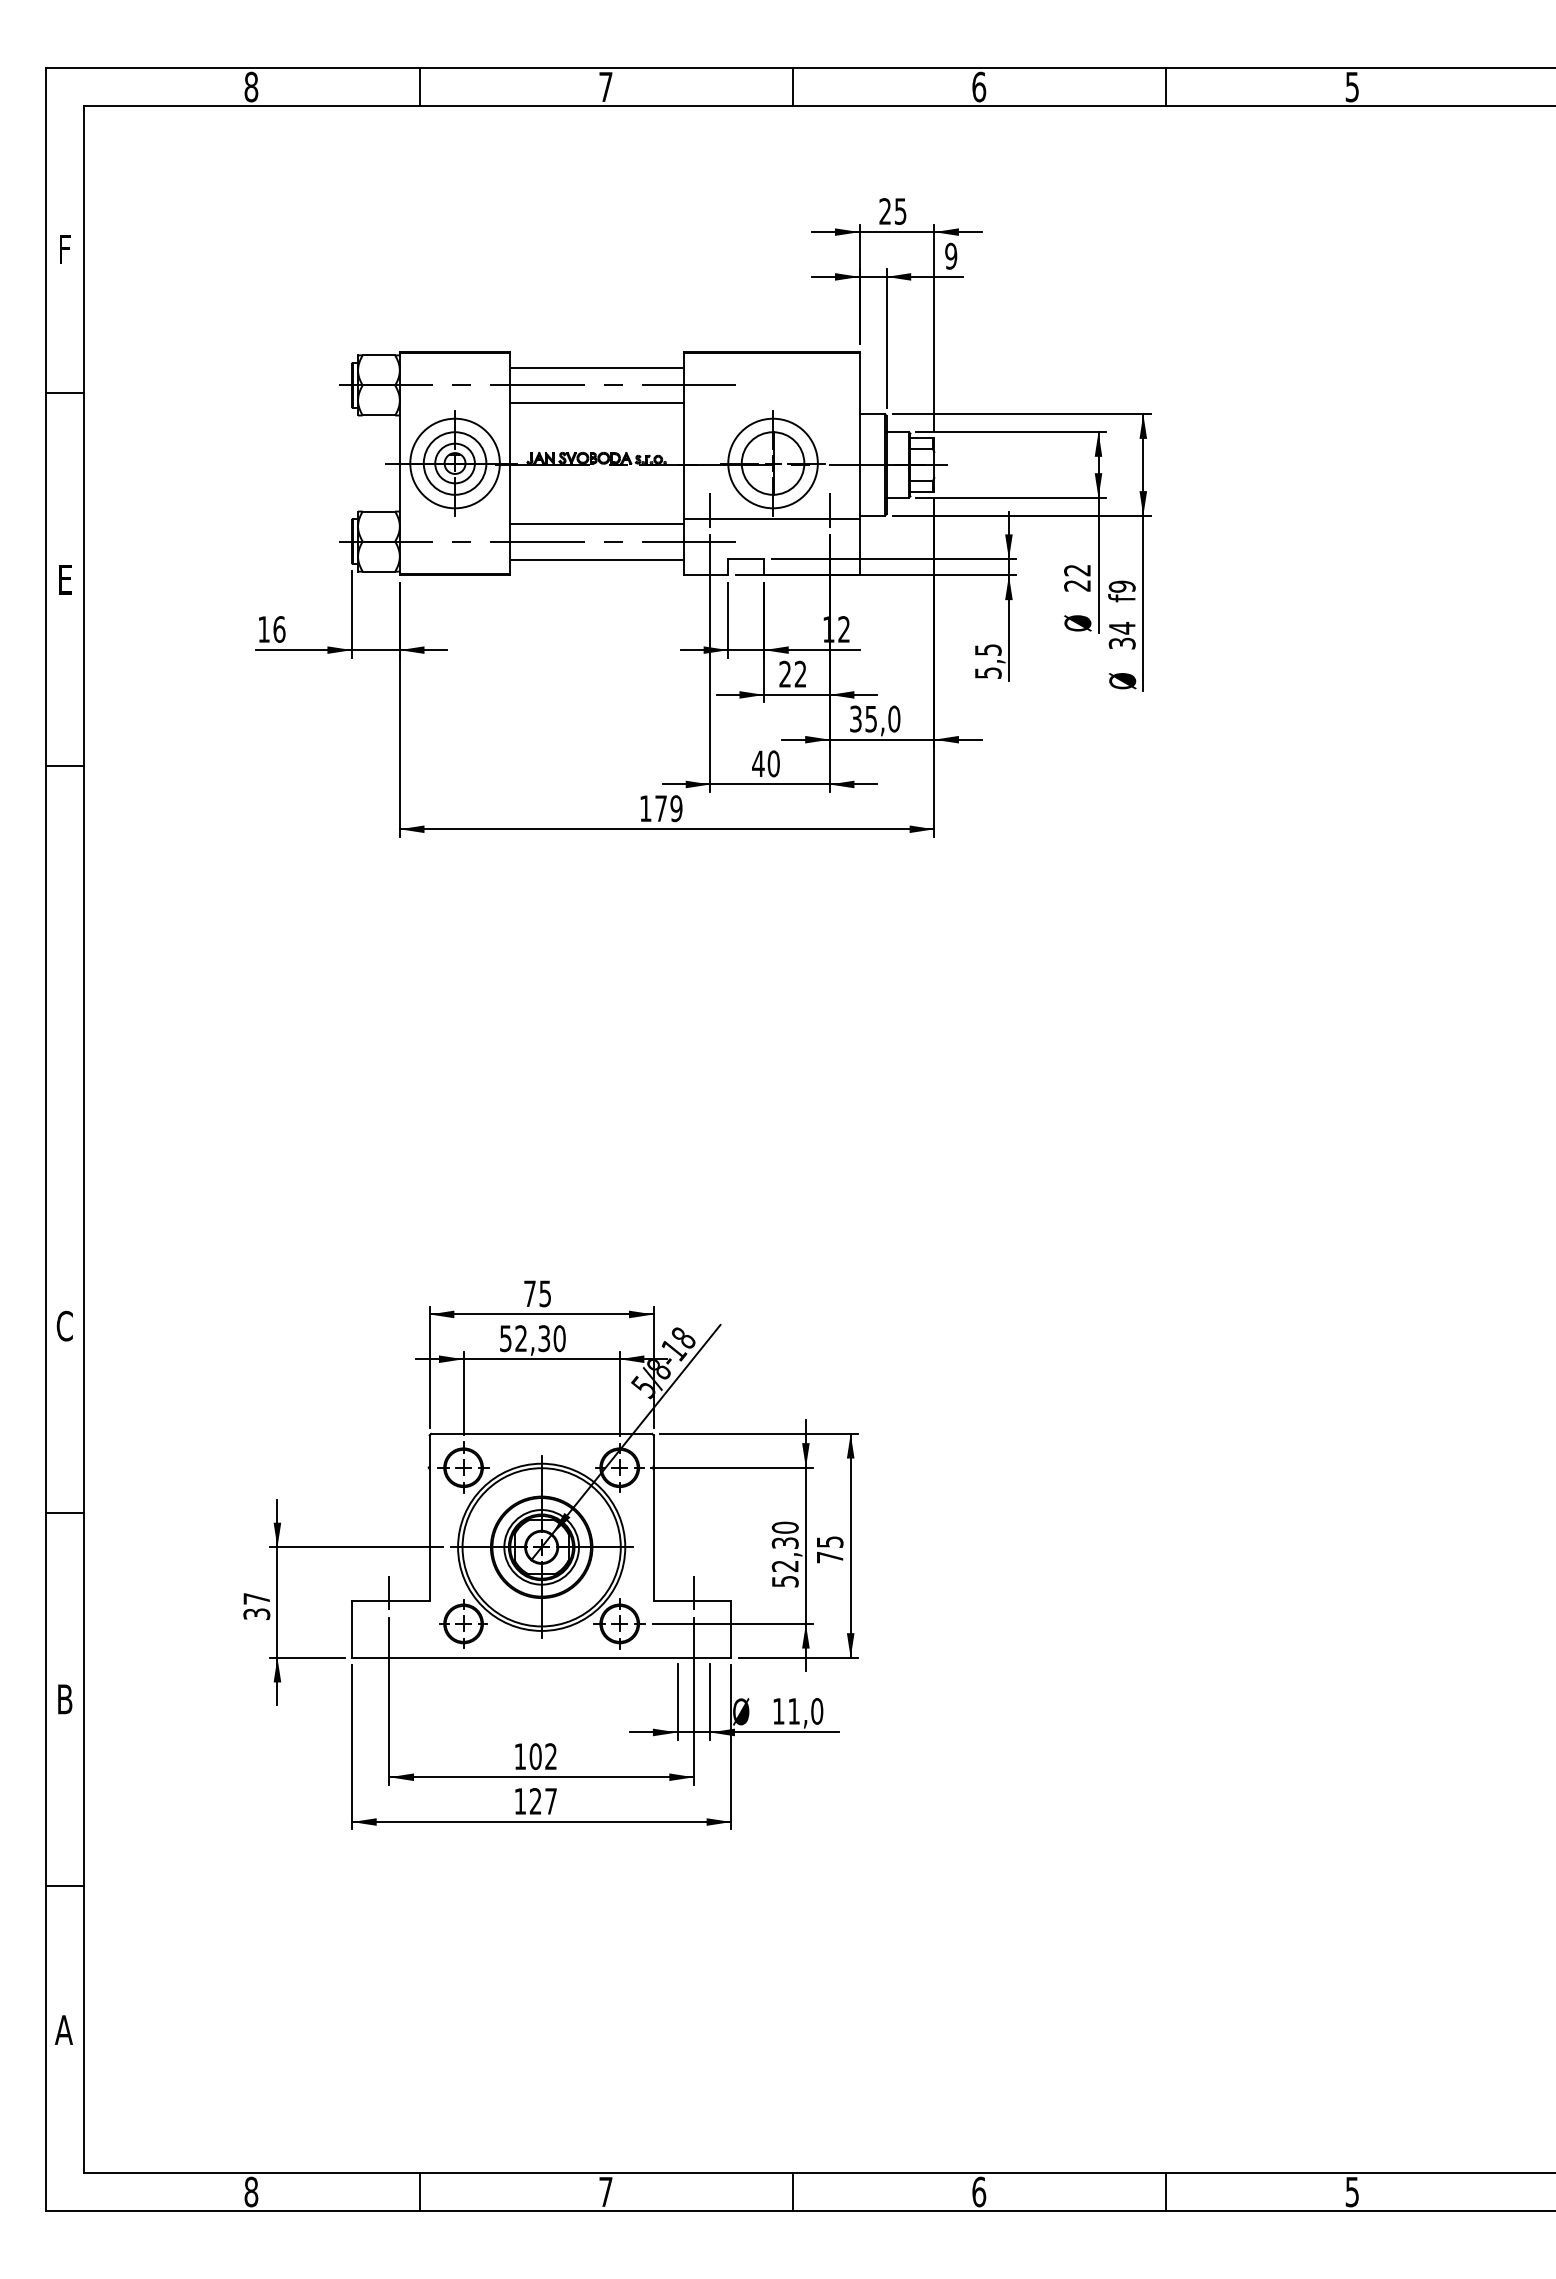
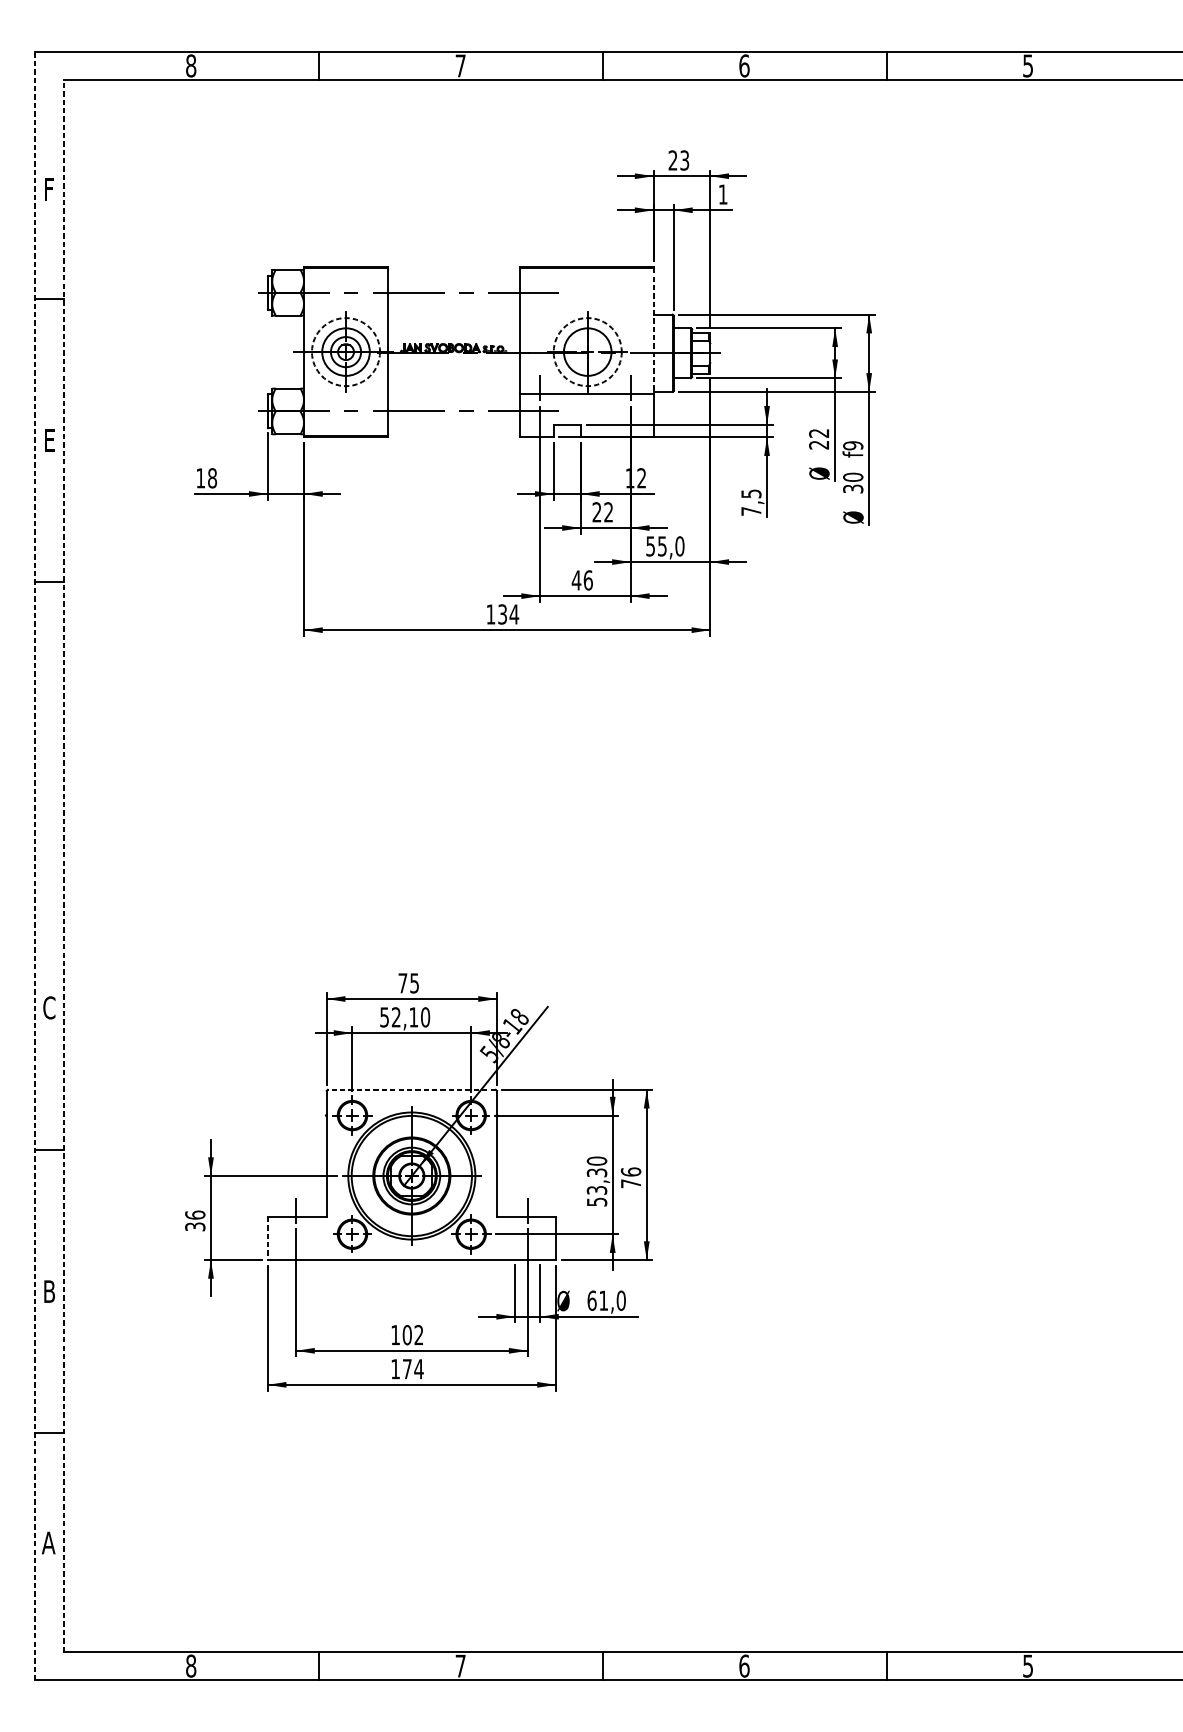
text: (900, 211) -> (684, 160), 25 -> 23
text: (951, 255) -> (723, 193), 9 -> 1
line: (596, 367) -> (453, 279), removed
line: (596, 403) -> (453, 306), removed
line: (859, 435) -> (653, 330), solid -> dashed
circle: (454, 463) -> (345, 352), solid -> dashed
circle: (772, 463) -> (587, 352), solid -> dashed
line: (596, 523) -> (453, 397), removed
line: (596, 559) -> (453, 425), removed
text: (1121, 627) -> (852, 476), 34 -> 30
text: (279, 629) -> (212, 478), 16 -> 18
text: (988, 672) -> (751, 510), 5,5 -> 7,5
text: (855, 718) -> (650, 545), 35,0 -> 55,0
text: (773, 763) -> (588, 580), 40 -> 46
text: (668, 808) -> (508, 614), 179 -> 134
line: (46, 1139) -> (35, 866), solid -> dashed
line: (83, 1139) -> (63, 866), solid -> dashed
text: (544, 1338) -> (413, 1017), 52,30 -> 52,10
line: (541, 1433) -> (411, 1089), solid -> dashed
text: (829, 1542) -> (630, 1172), 75 -> 76
text: (785, 1566) -> (597, 1190), 52,30 -> 53,30
text: (256, 1598) -> (195, 1214), 37 -> 36
line: (352, 1629) -> (268, 1238), solid -> dashed
text: (778, 1711) -> (591, 1300), 11,0 -> 61,0
text: (543, 1801) -> (413, 1369), 127 -> 174

